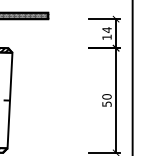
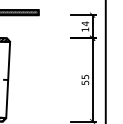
text: (106, 96) -> (84, 76), 50 -> 55

